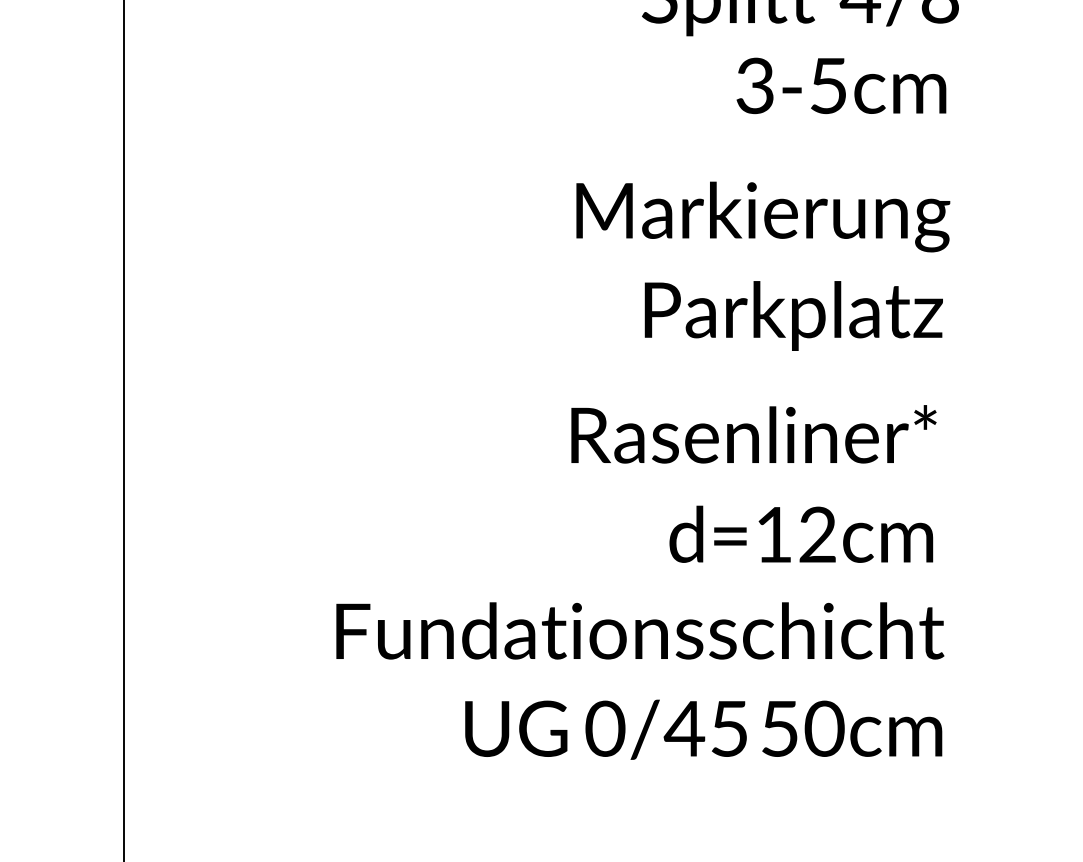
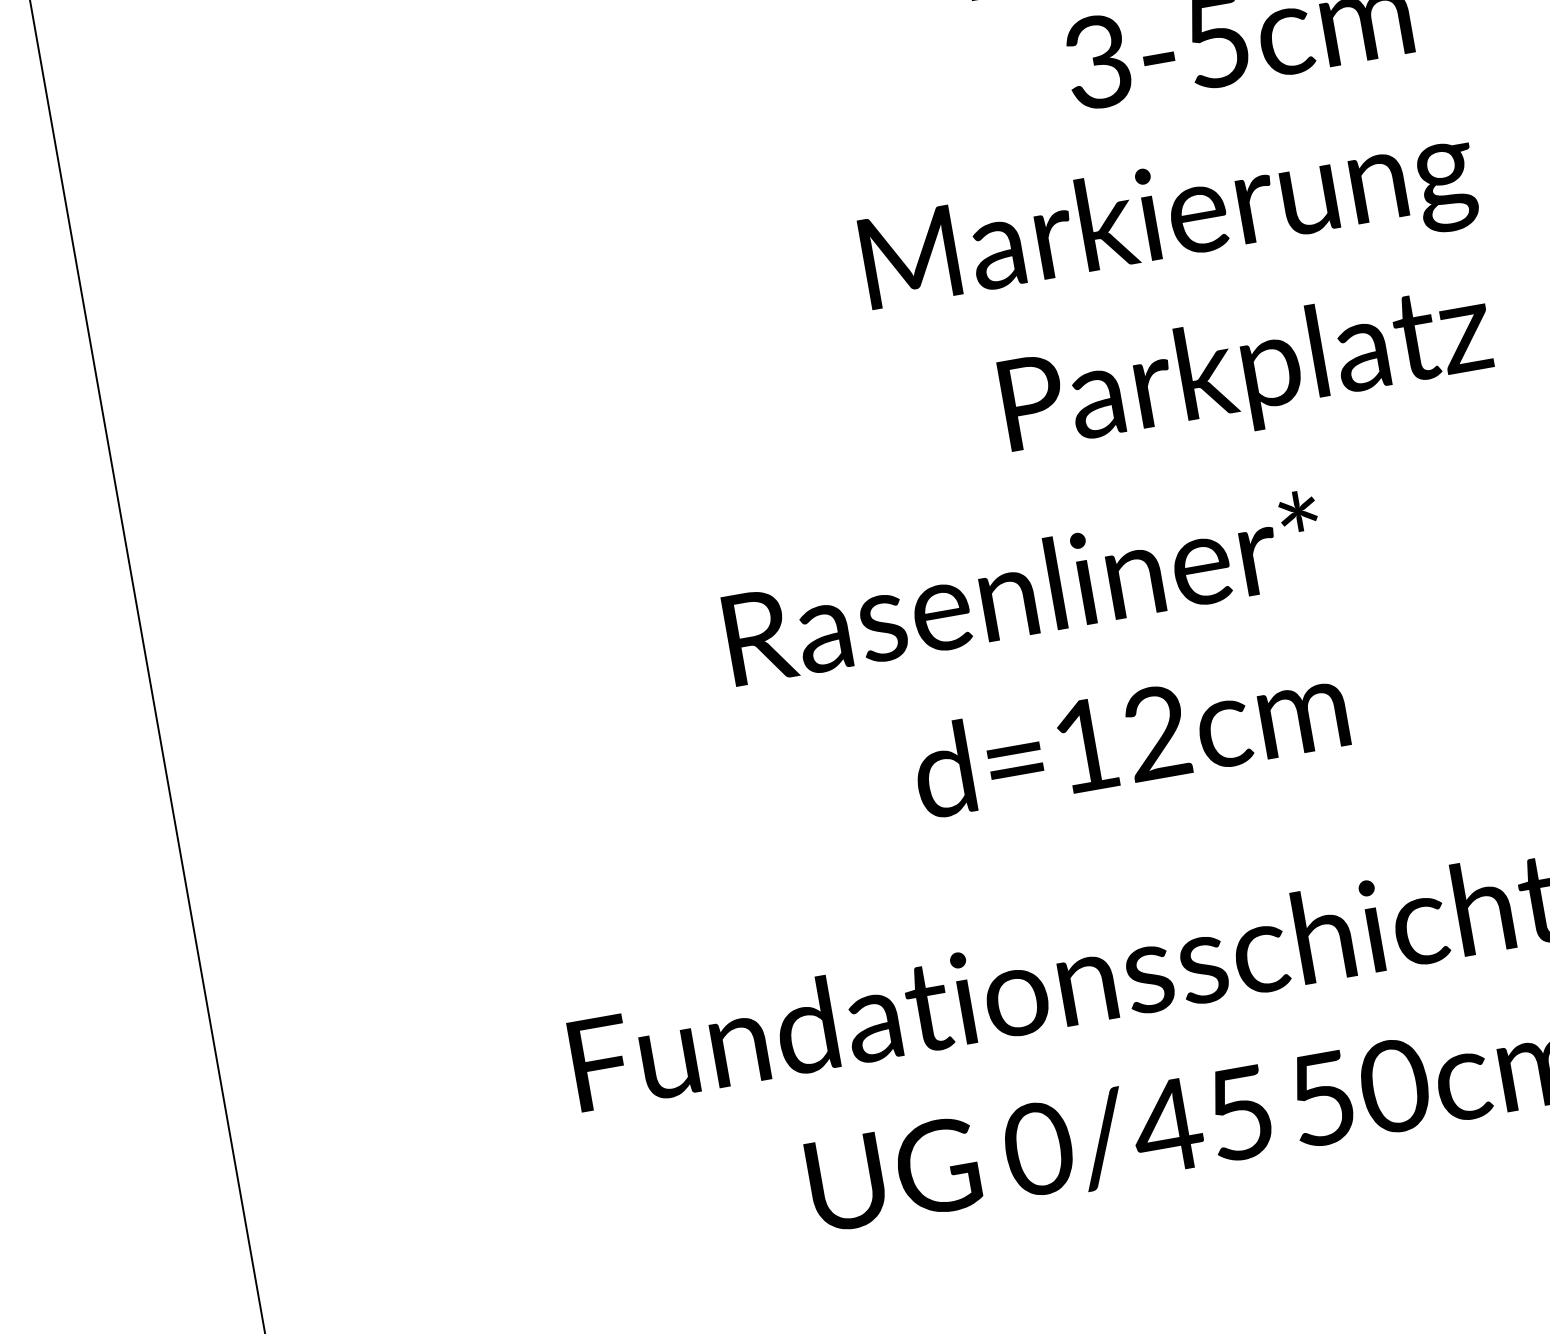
text: (763, 265) -> (1183, 300), moved
text: (753, 483) -> (1037, 668), moved

